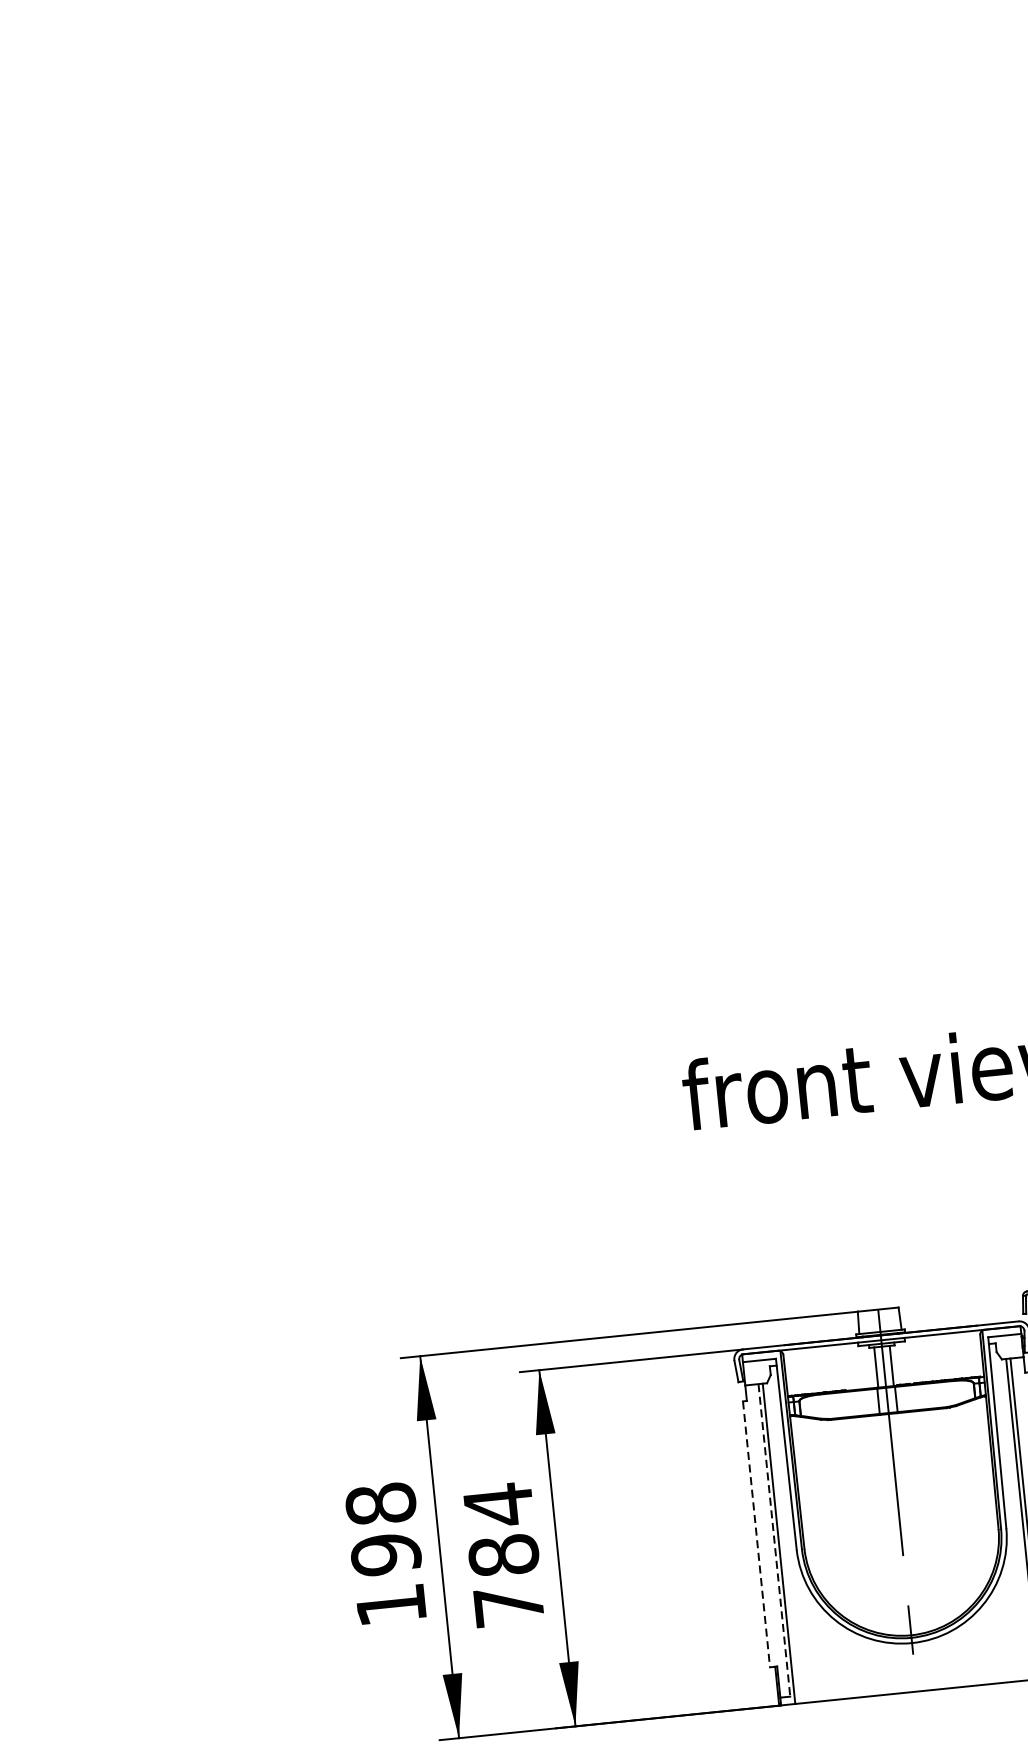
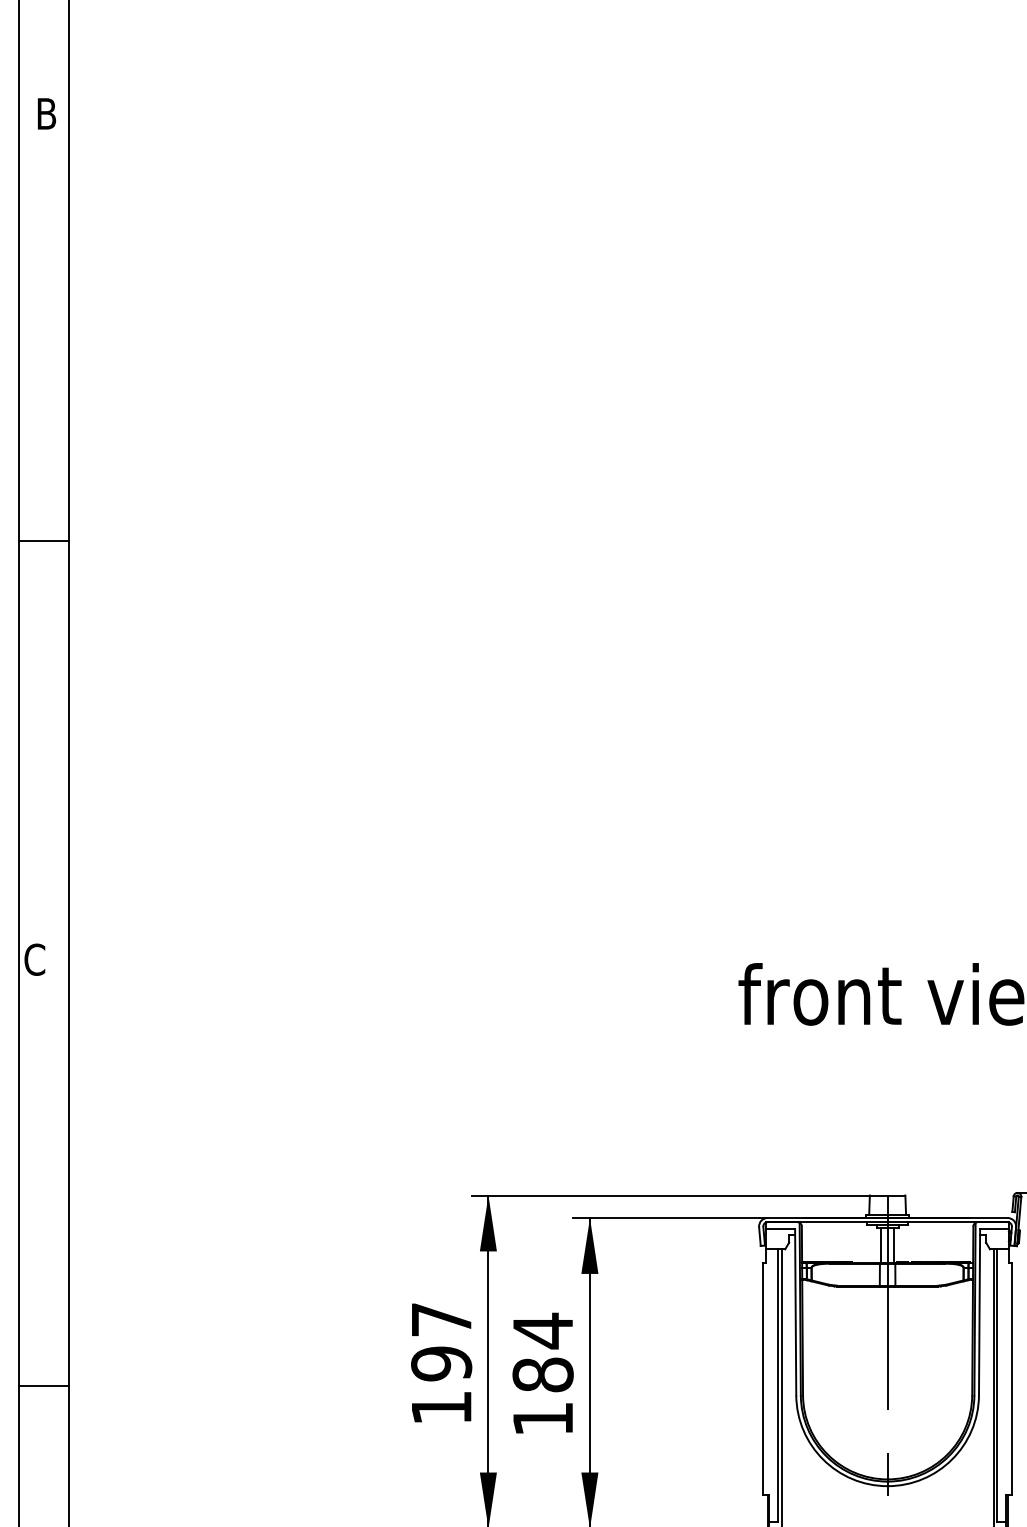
text: (380, 1503) -> (441, 1319), 198 -> 197
line: (755, 1534) -> (762, 1378), dashed -> solid
line: (774, 1541) -> (777, 1386), dashed -> solid
text: (508, 1606) -> (542, 1419), 784 -> 184

